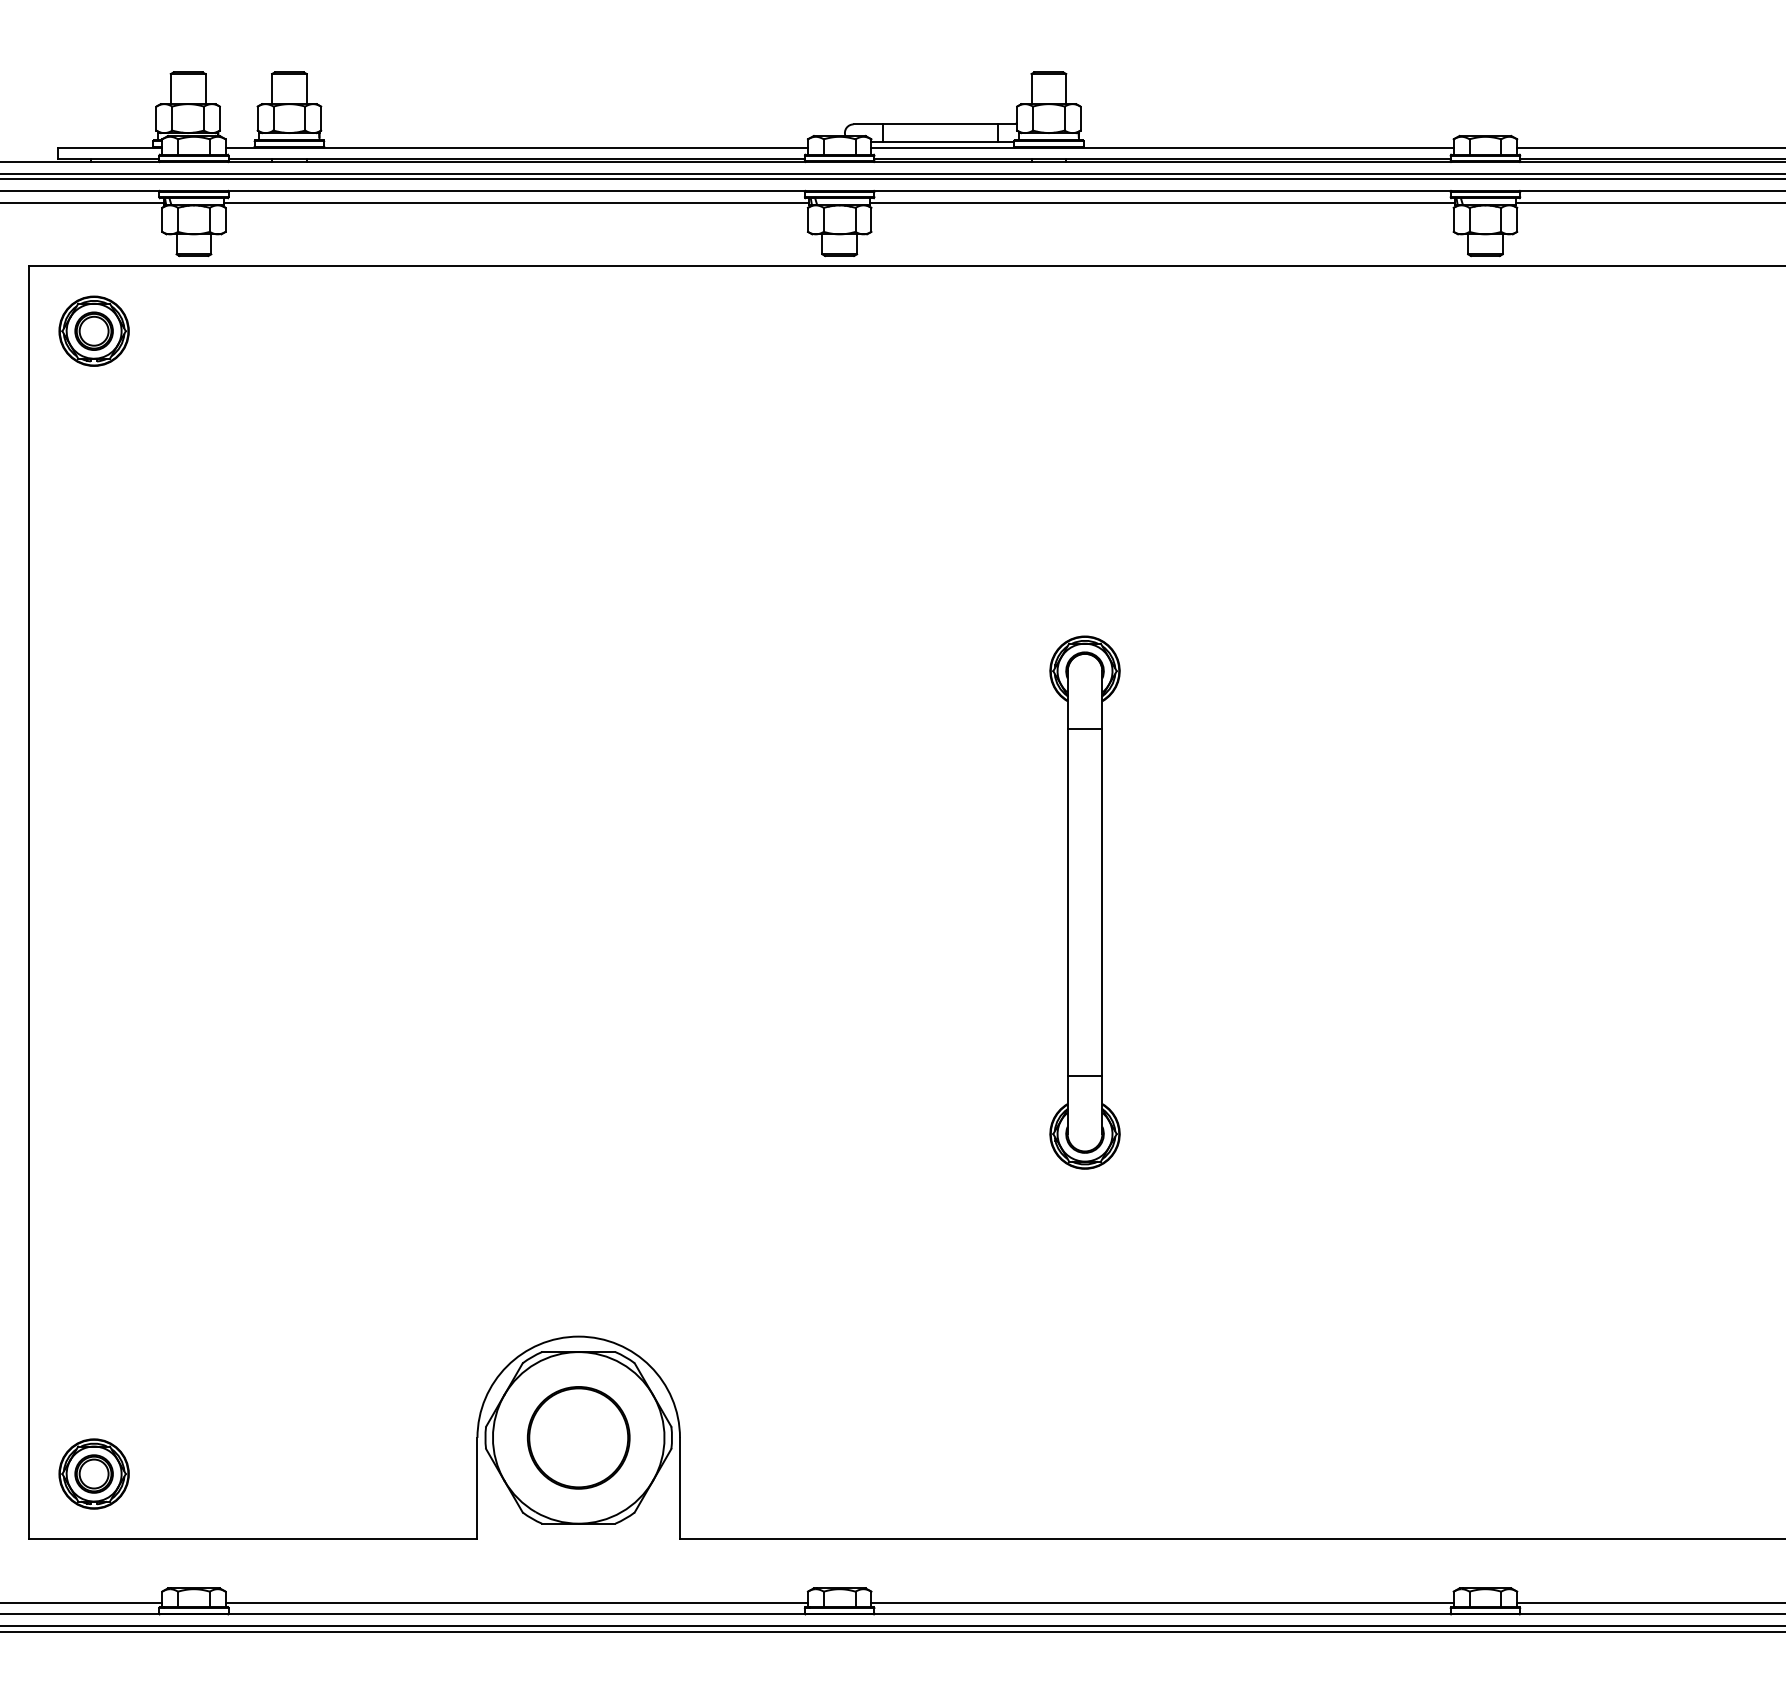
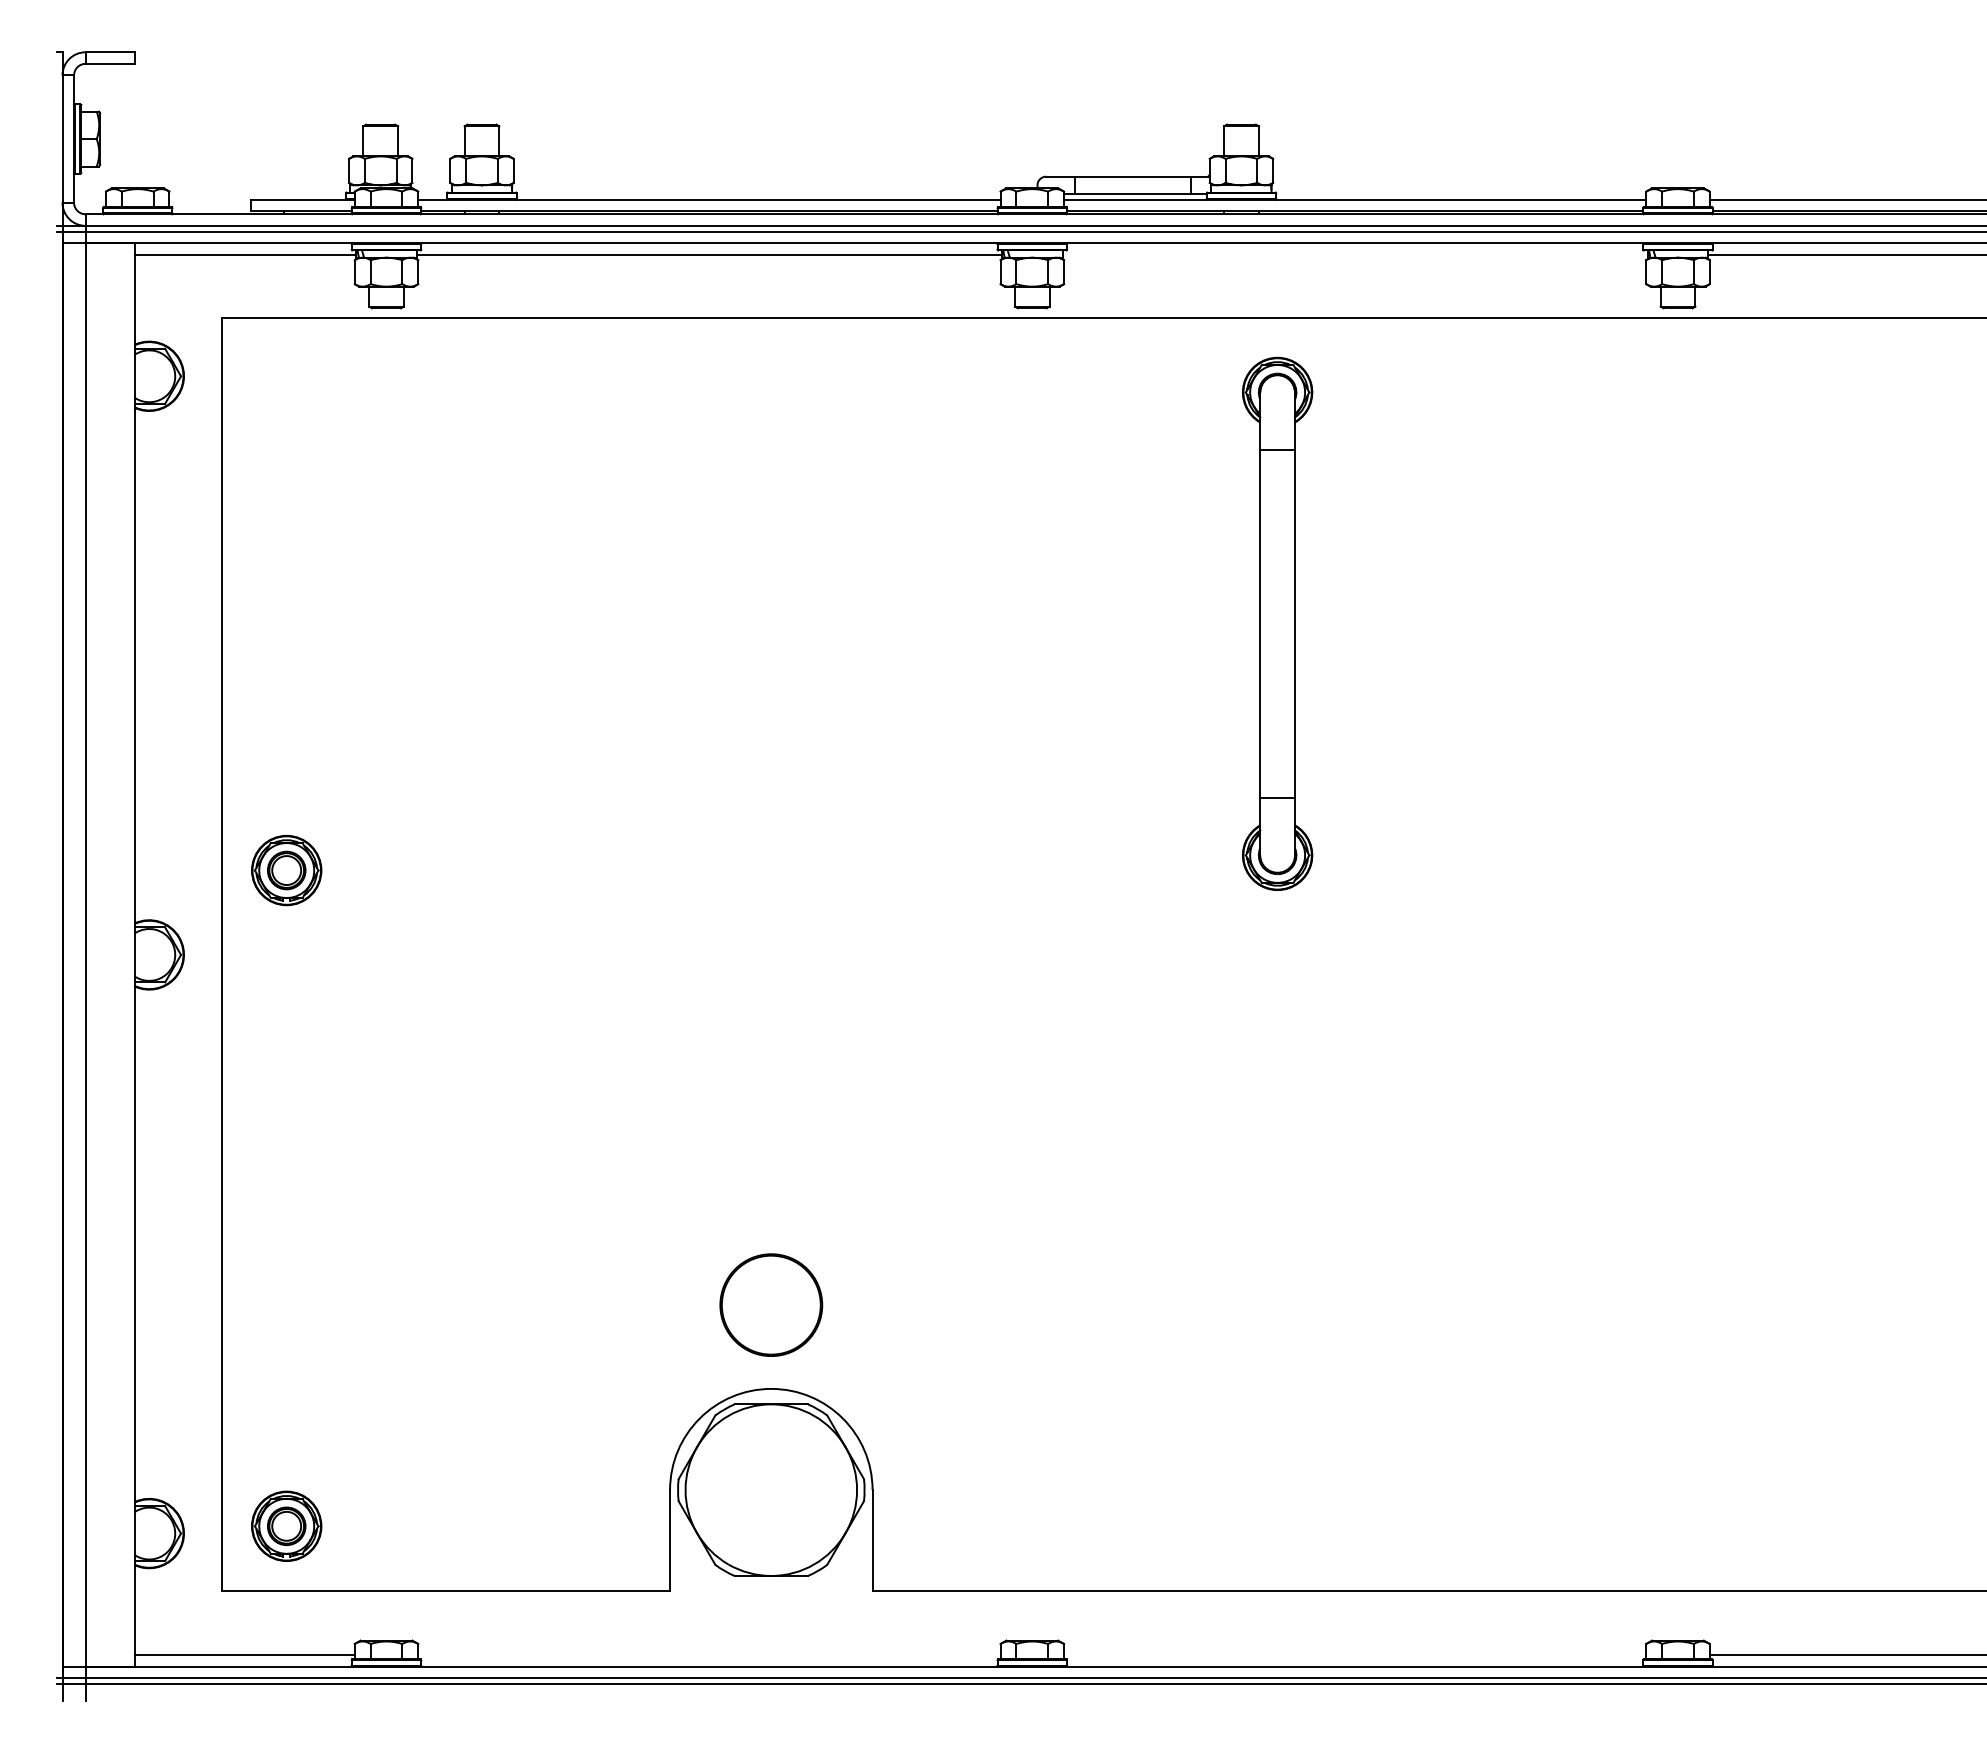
line: (1161, 202) -> (1354, 254), removed
part: (93, 331) -> (286, 870), moved
part: (1084, 902) -> (1277, 623), moved
part: (578, 1437) -> (771, 1304), moved
line: (516, 1603) -> (709, 1655), removed
line: (1162, 1603) -> (1355, 1655), removed

